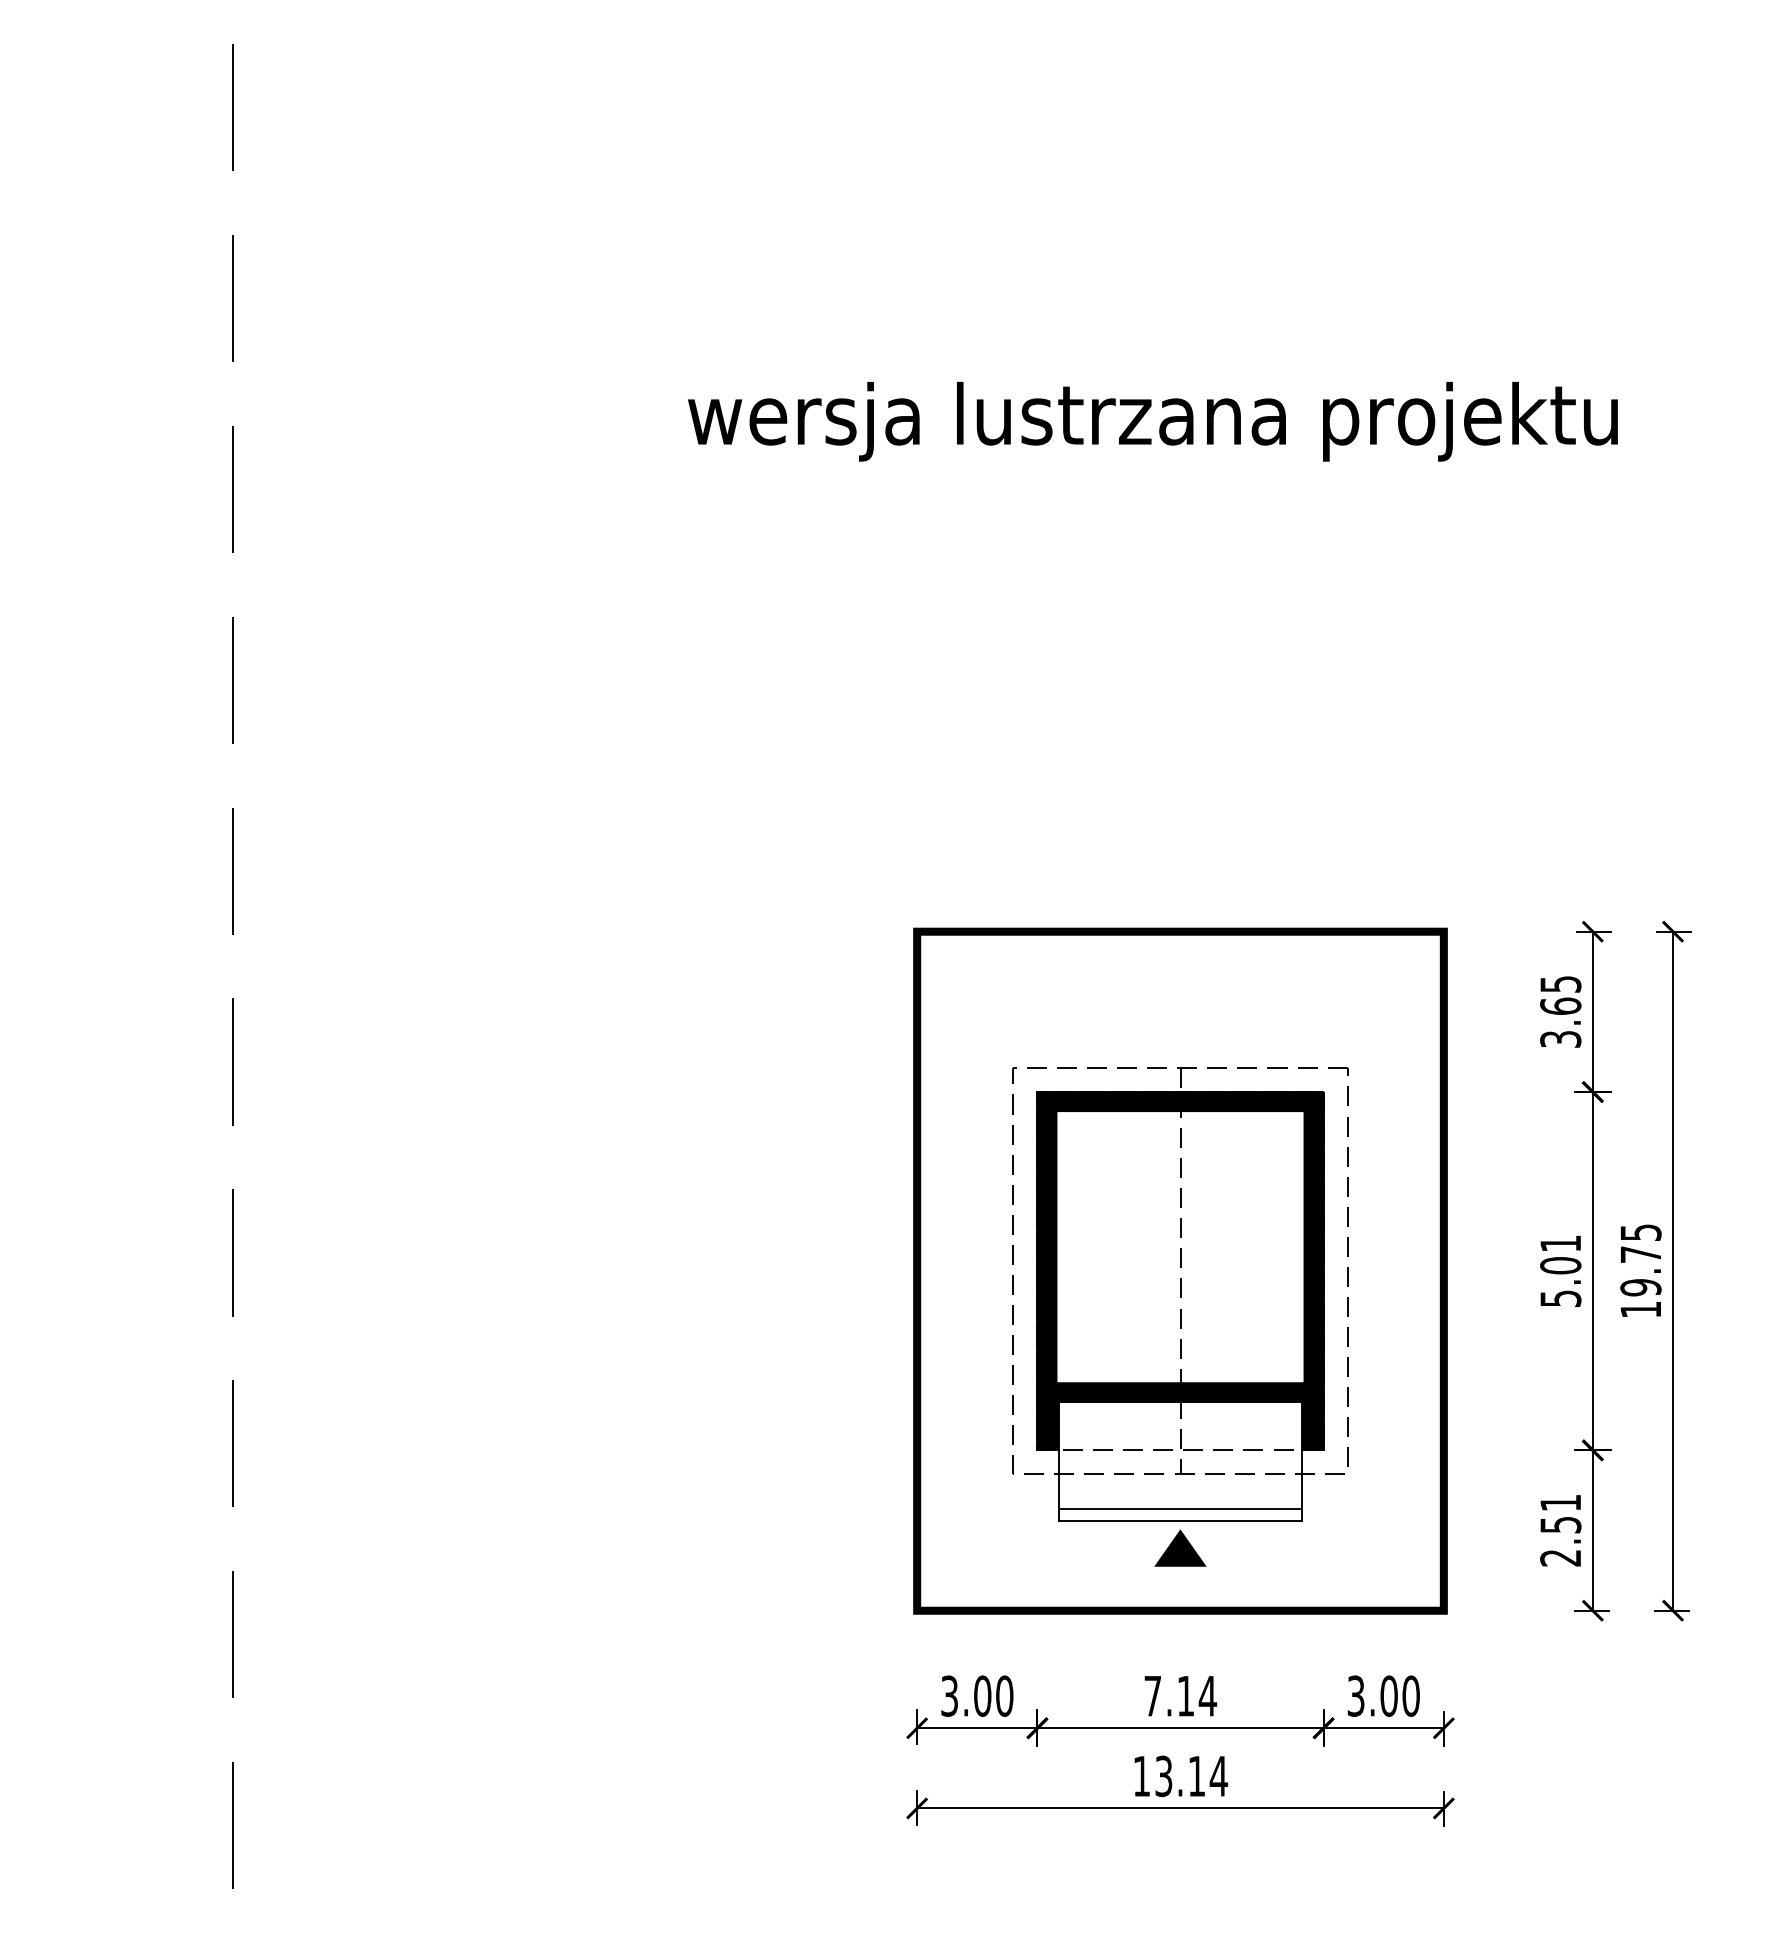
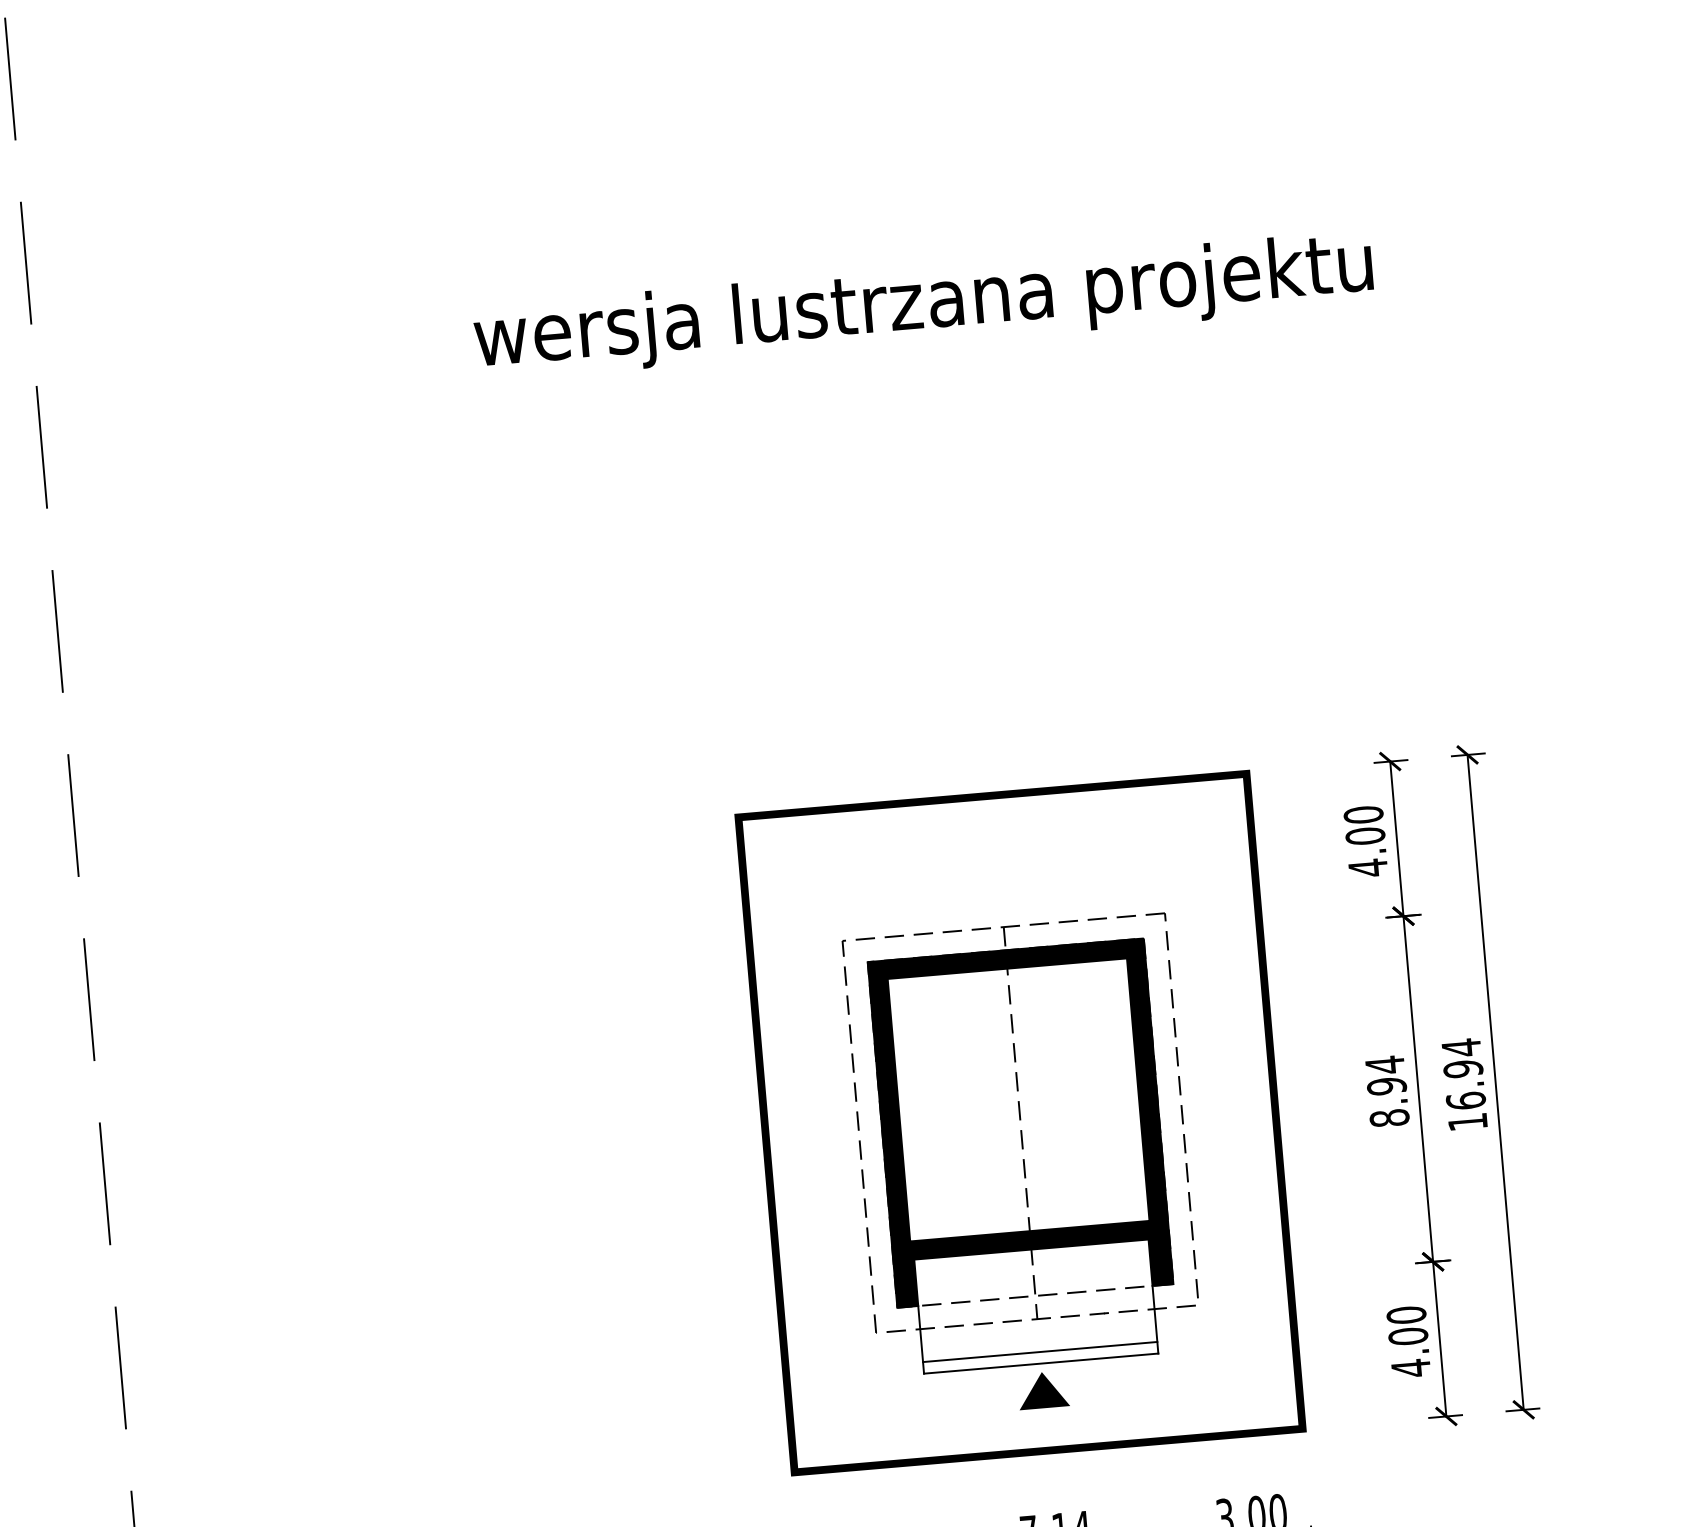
text: (1560, 1011) -> (1365, 841), 3.65 -> 4.00
text: (1640, 1259) -> (1463, 1073), 19.75 -> 16.94
text: (1560, 1270) -> (1387, 1091), 5.01 -> 8.94
text: (1560, 1530) -> (1408, 1341), 2.51 -> 4.00

